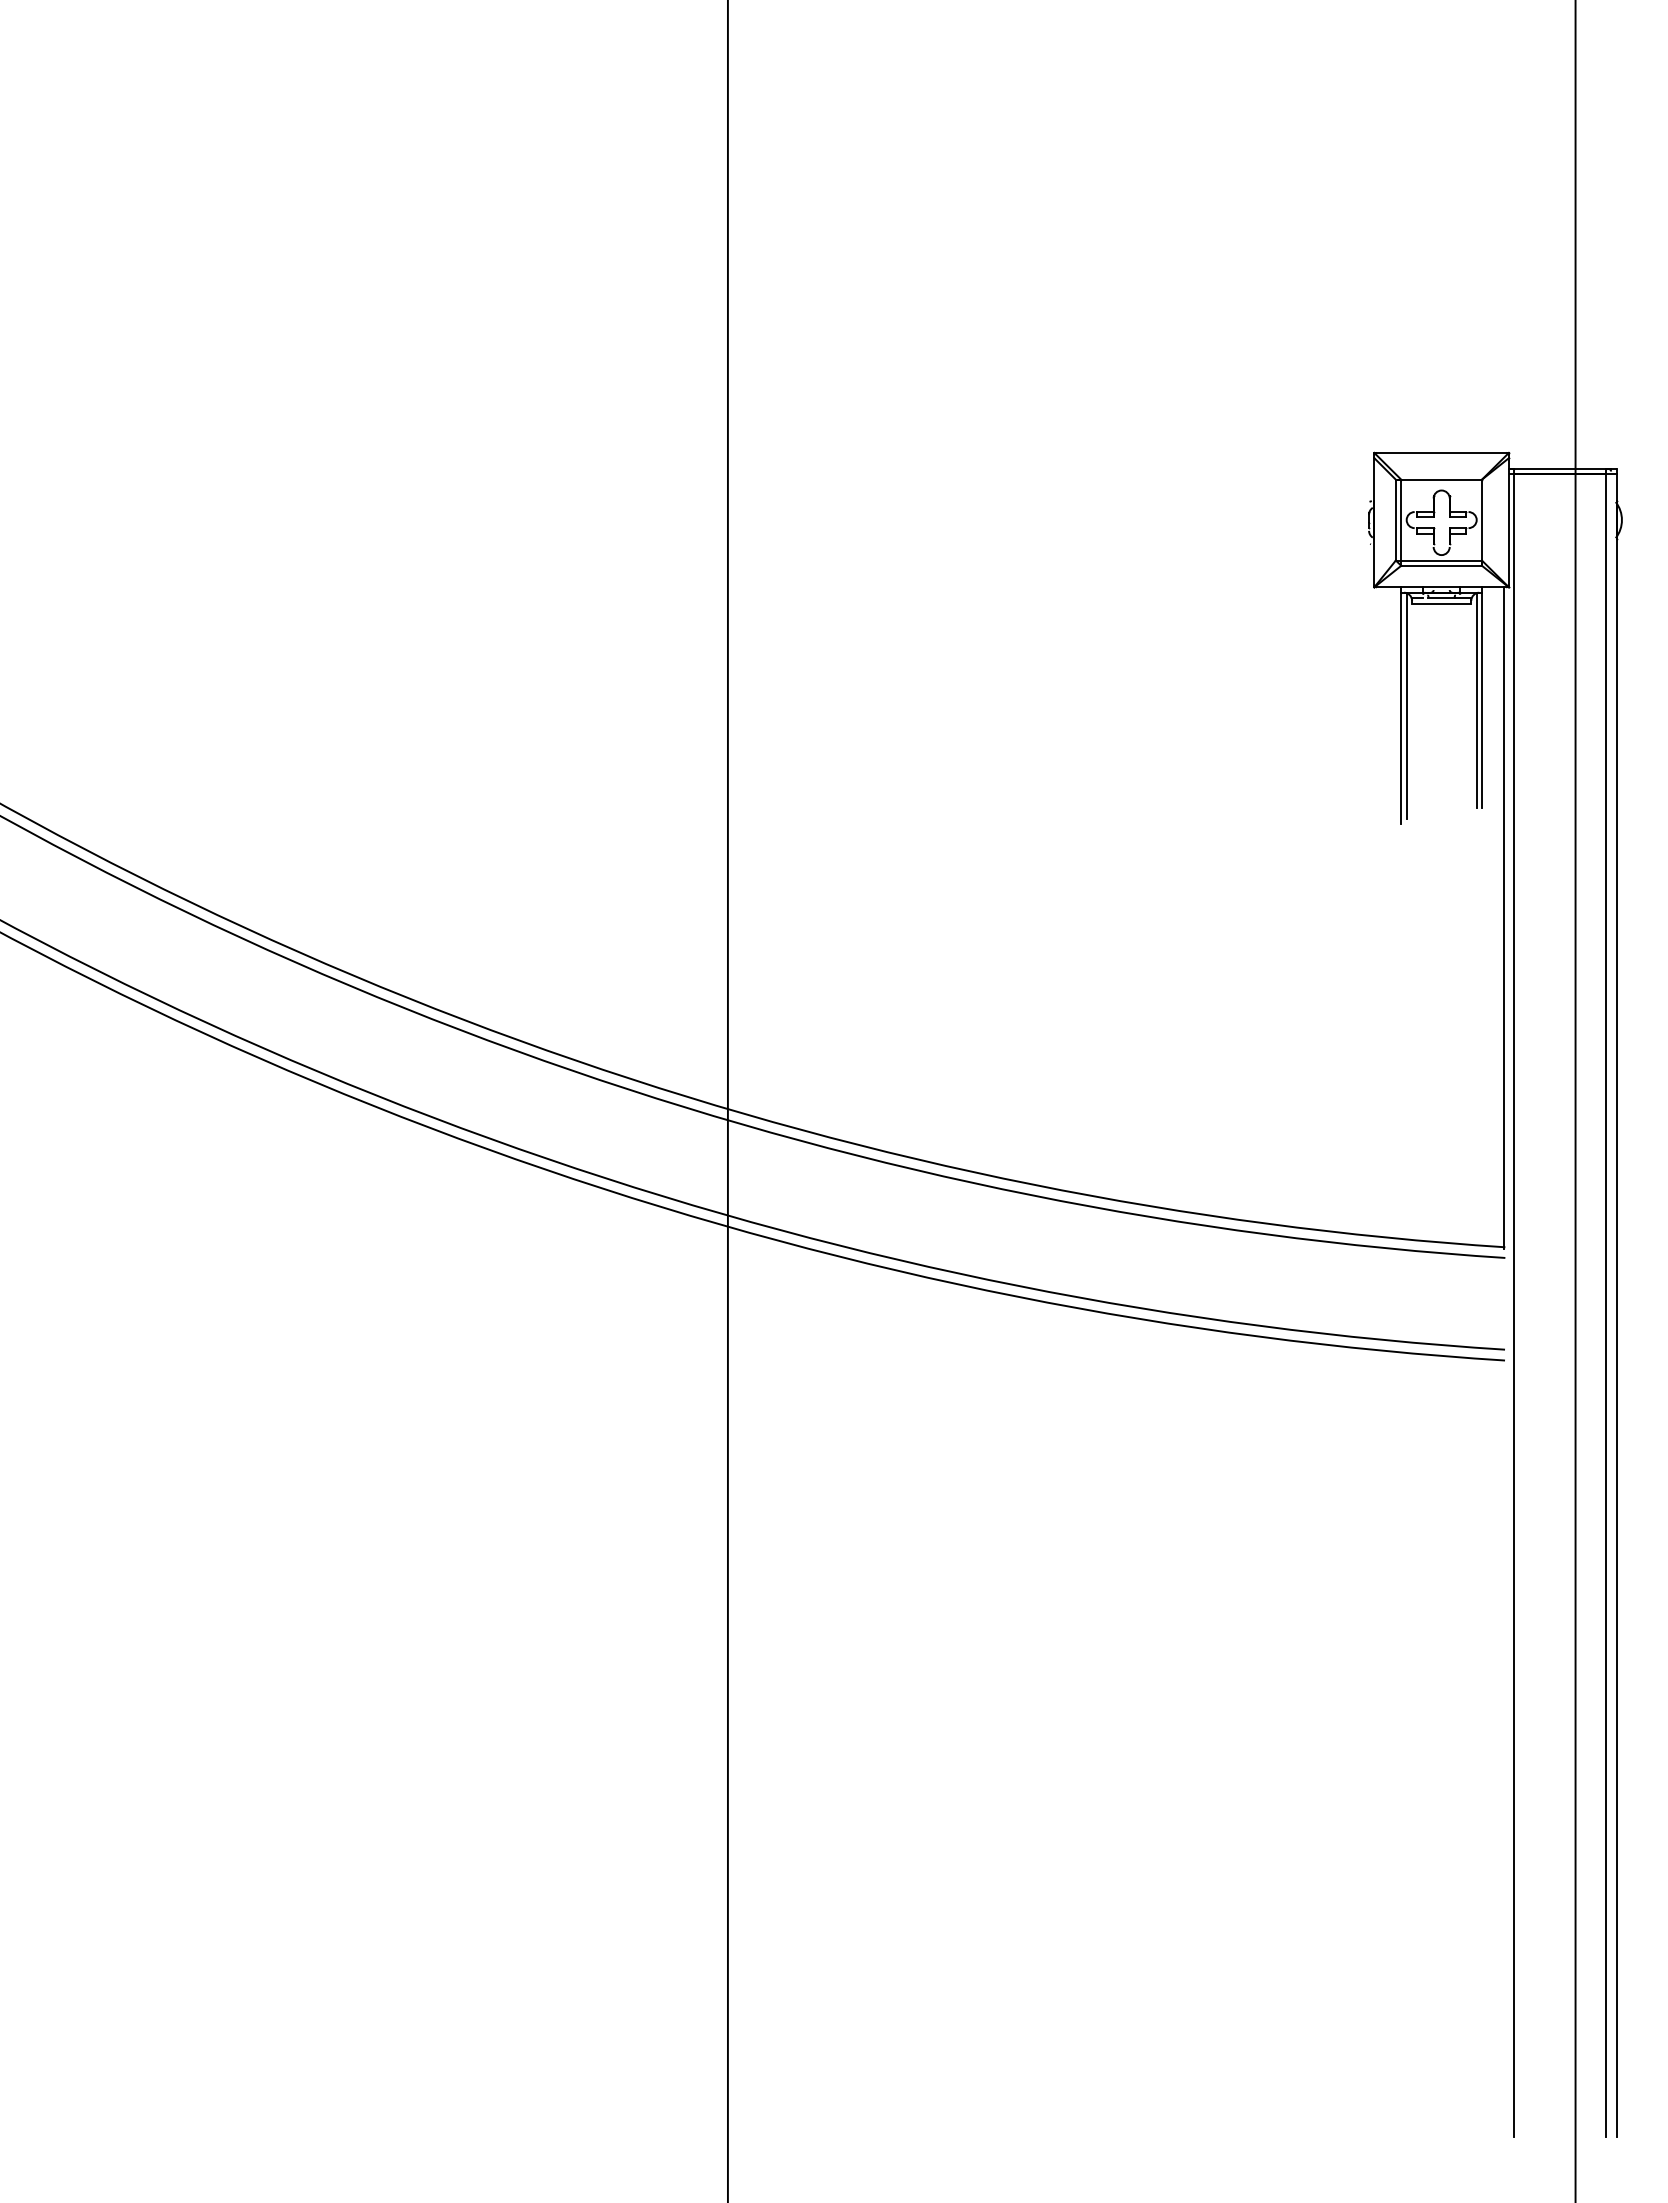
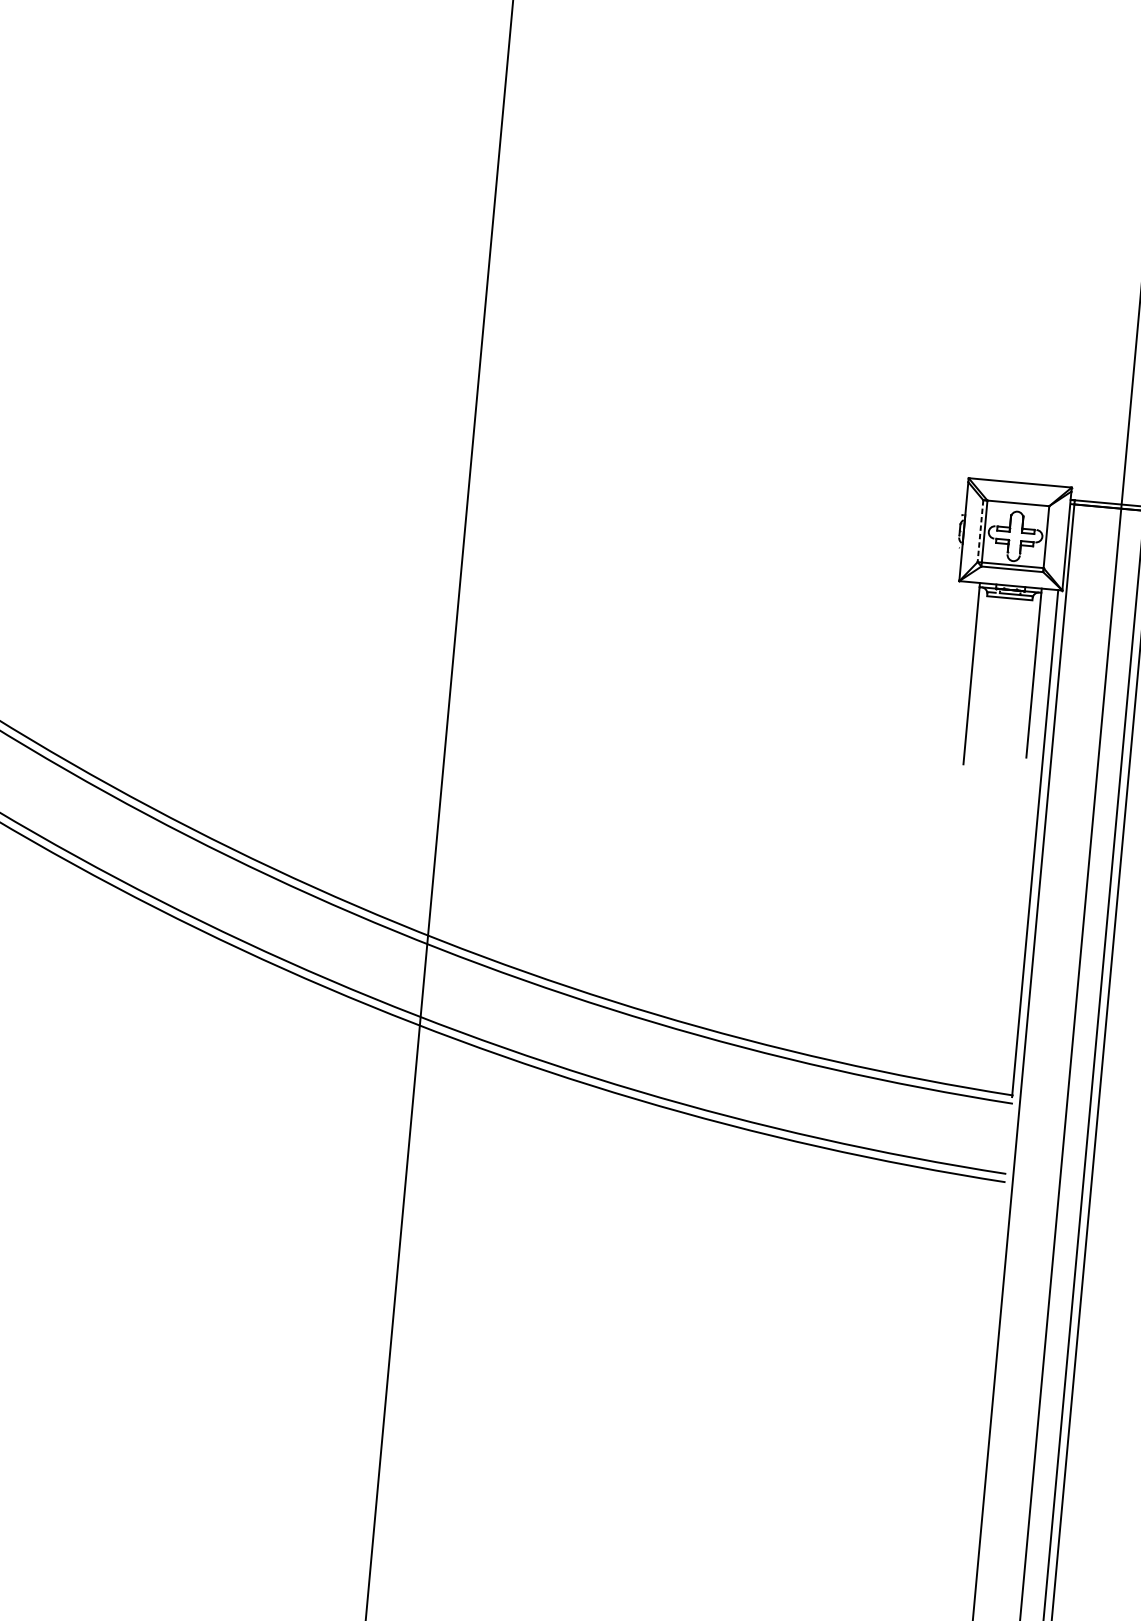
line: (1395, 520) -> (980, 531), solid -> dashed
line: (1476, 700) -> (1029, 674), removed
line: (1406, 705) -> (975, 673), removed

